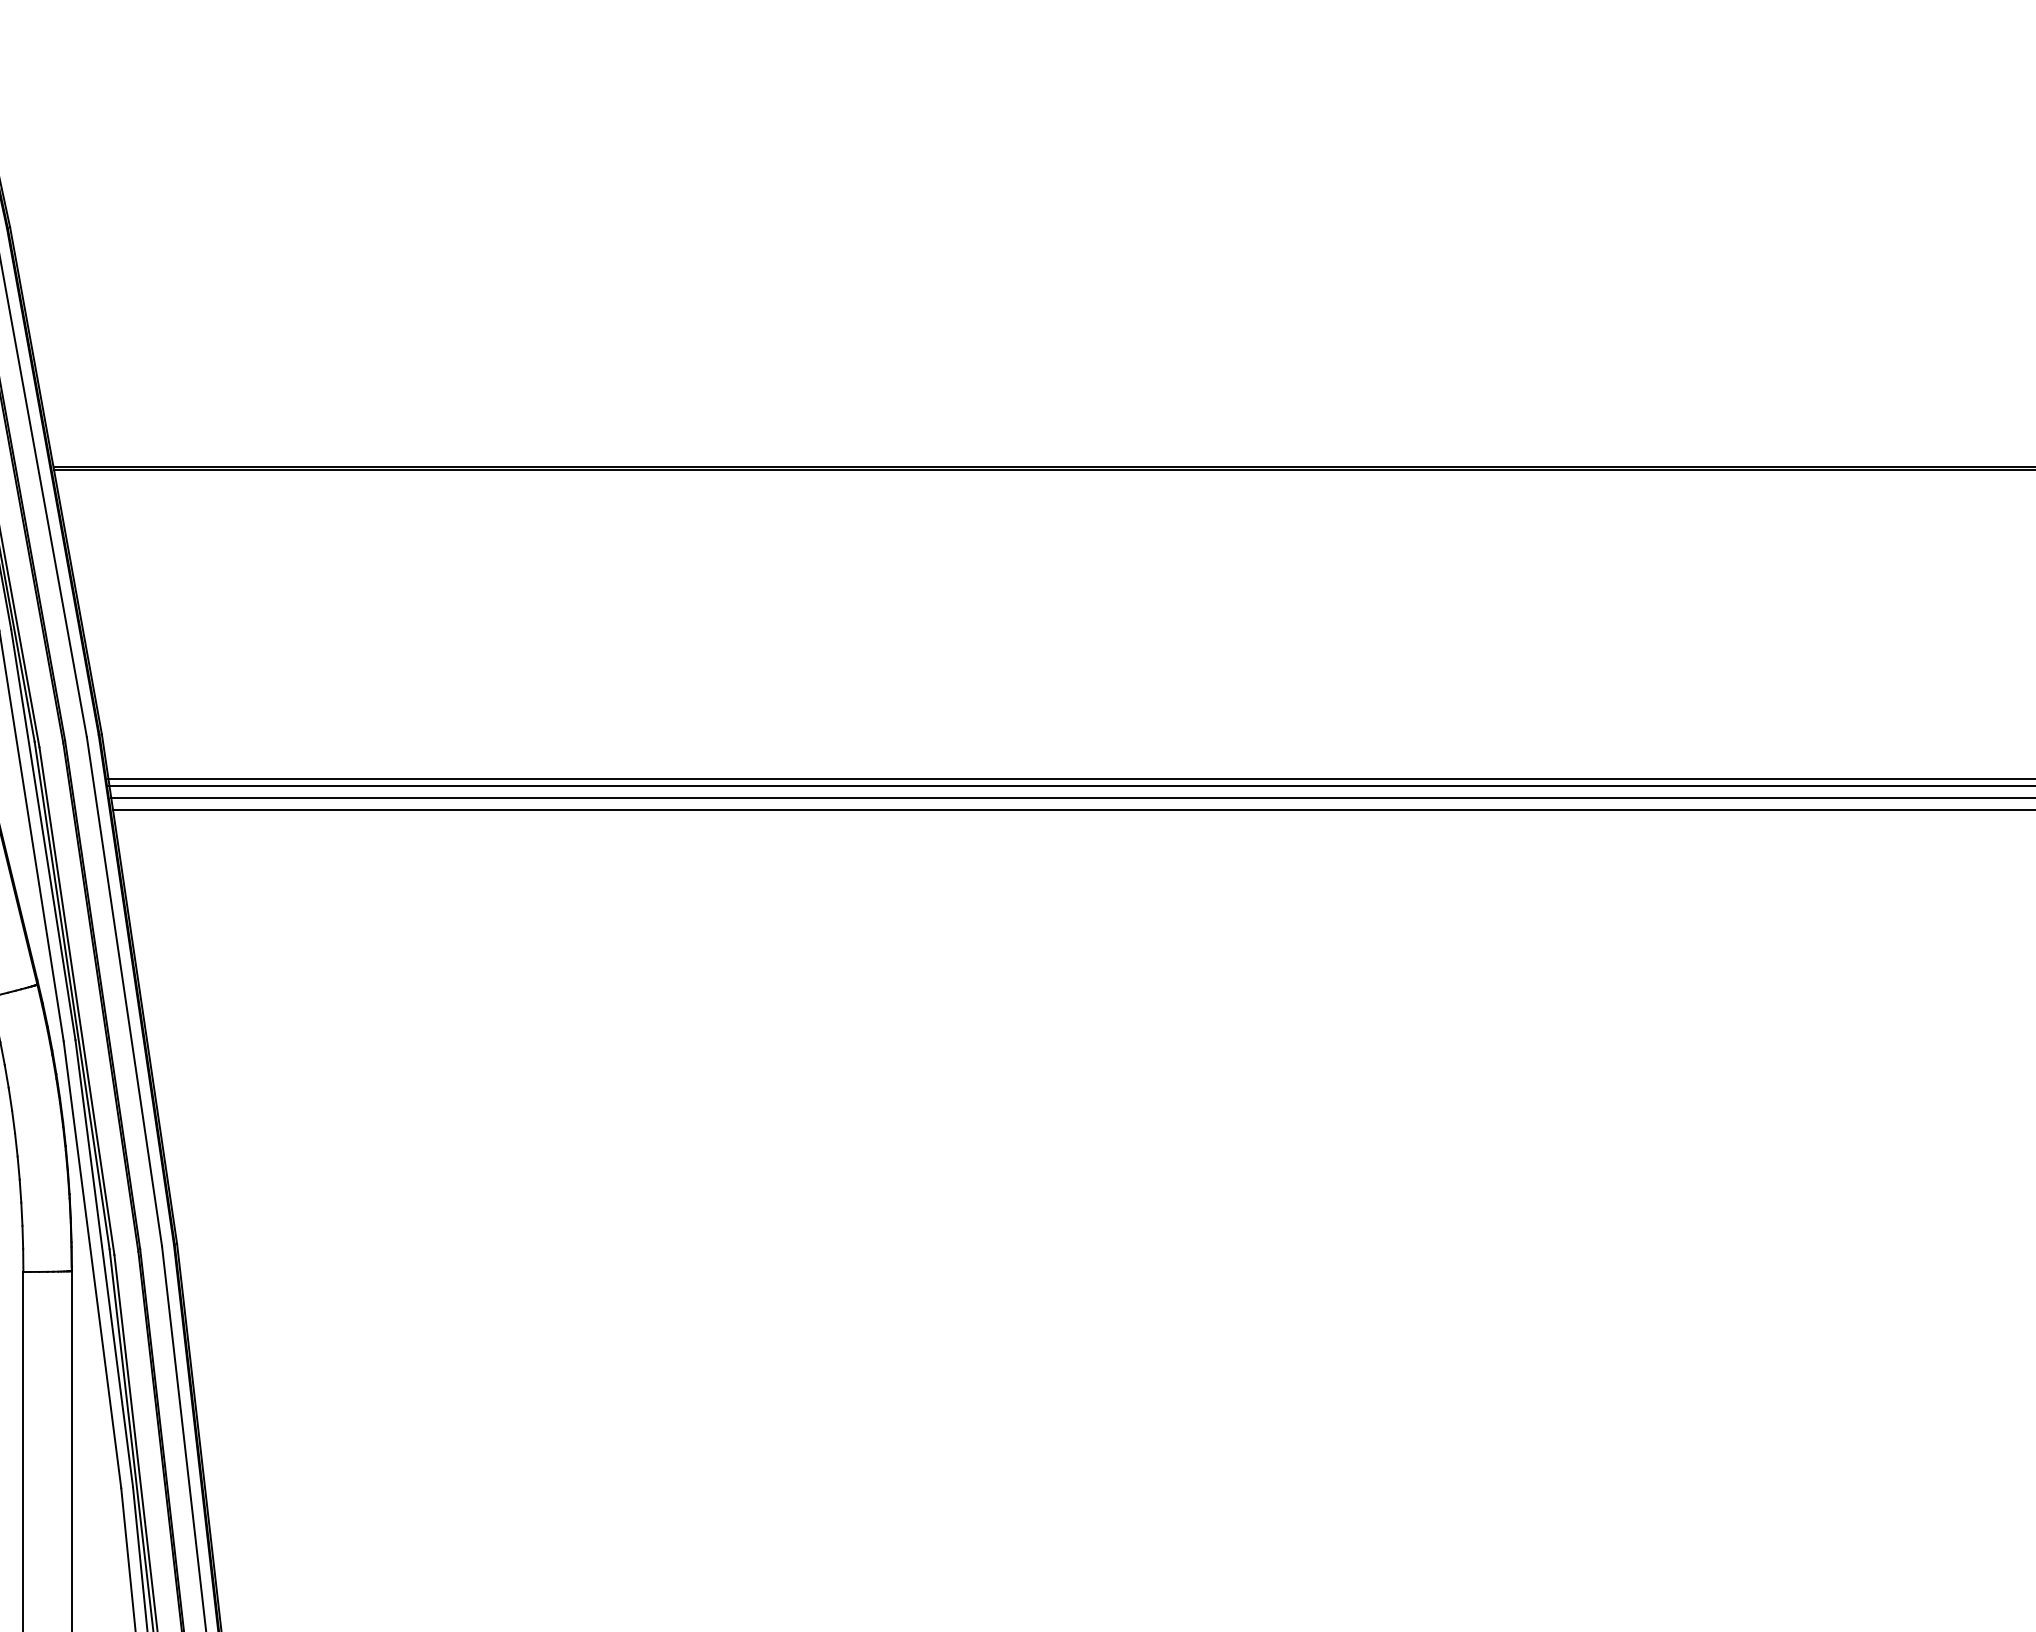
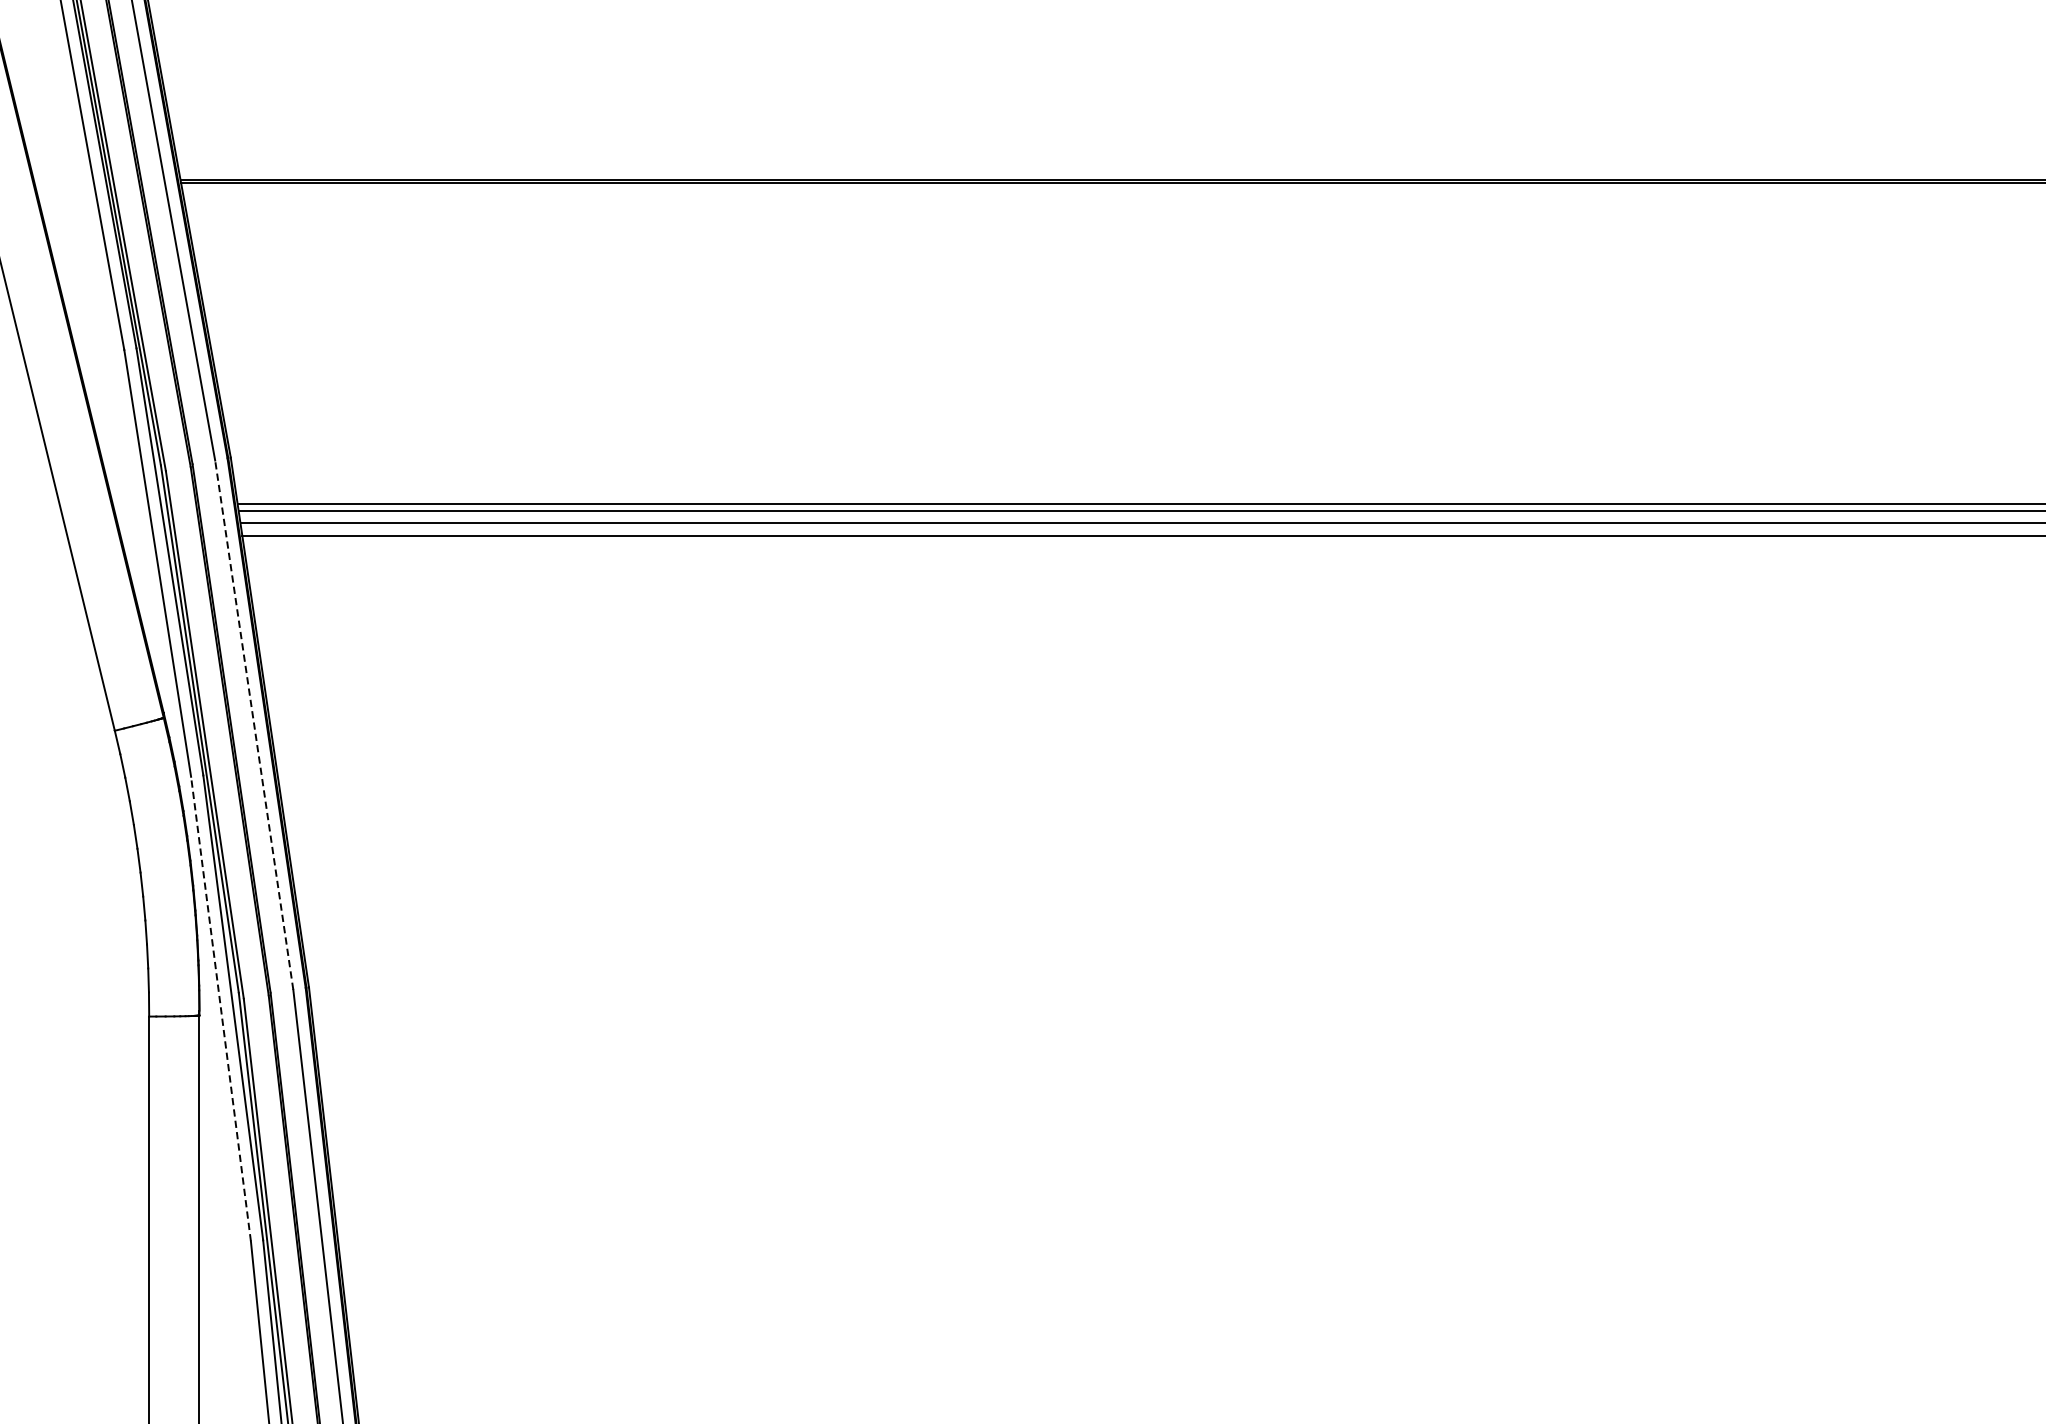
line: (124, 991) -> (254, 724), solid -> dashed
line: (92, 1264) -> (221, 1008), solid -> dashed

